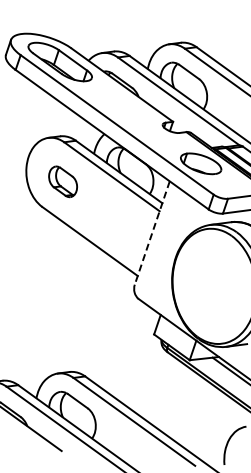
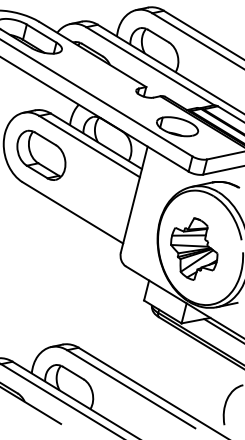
part: (62, 181) -> (40, 155), size x1.67
line: (152, 233) -> (134, 200), dashed -> solid
part: (207, 286) -> (193, 248), added

